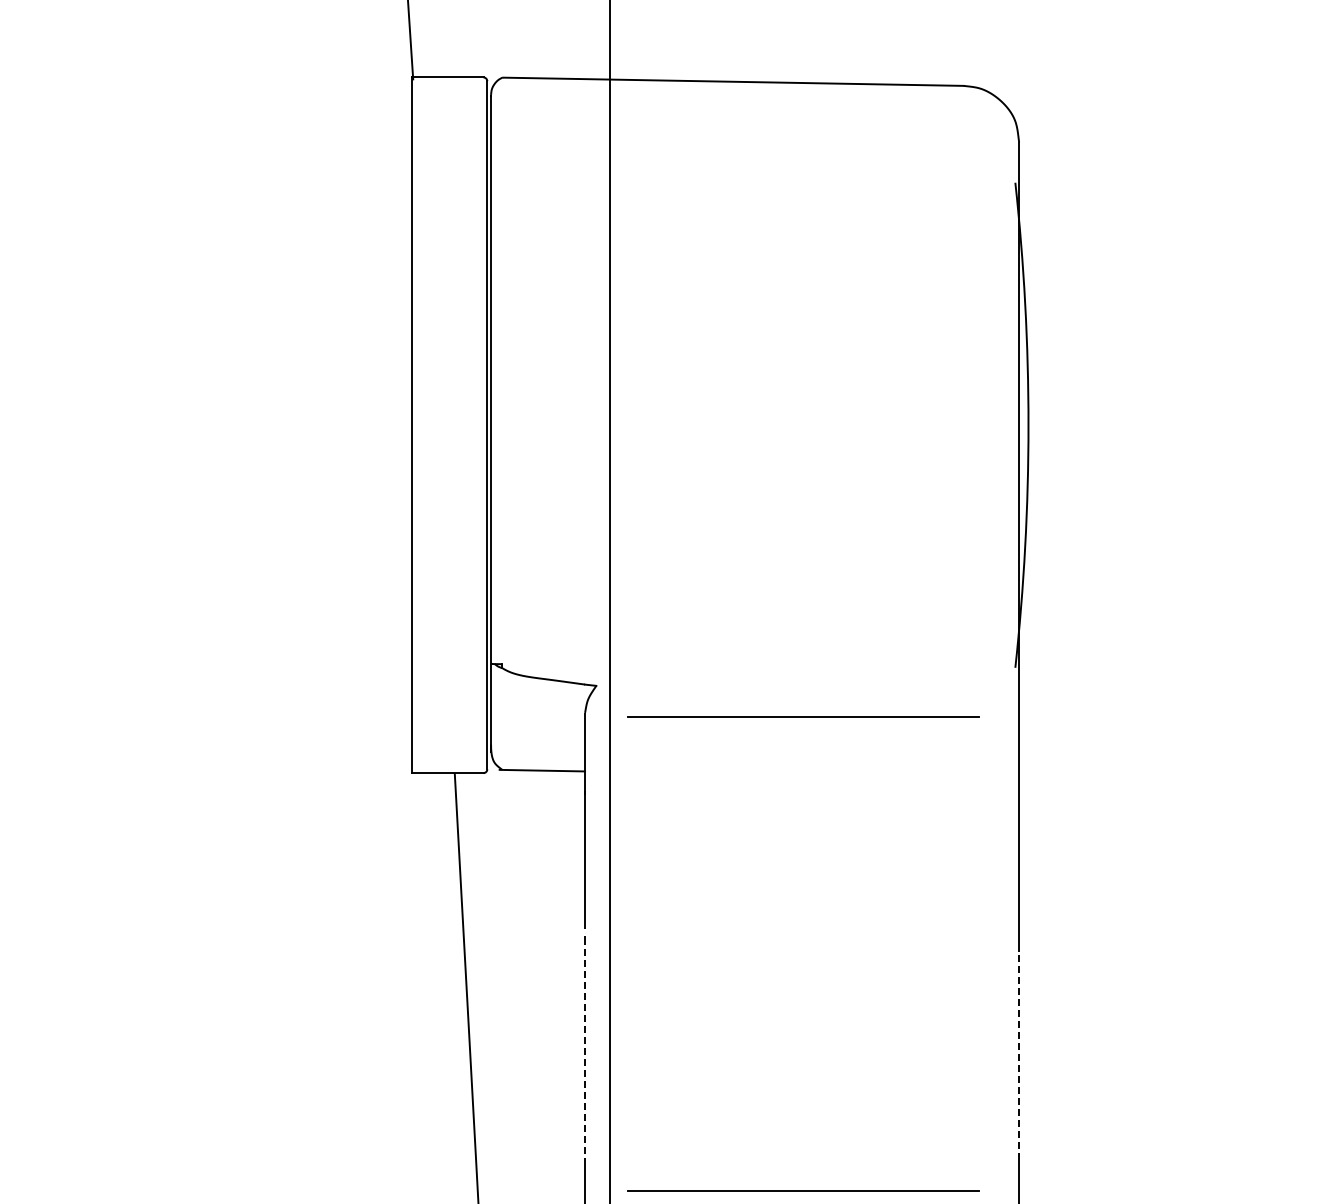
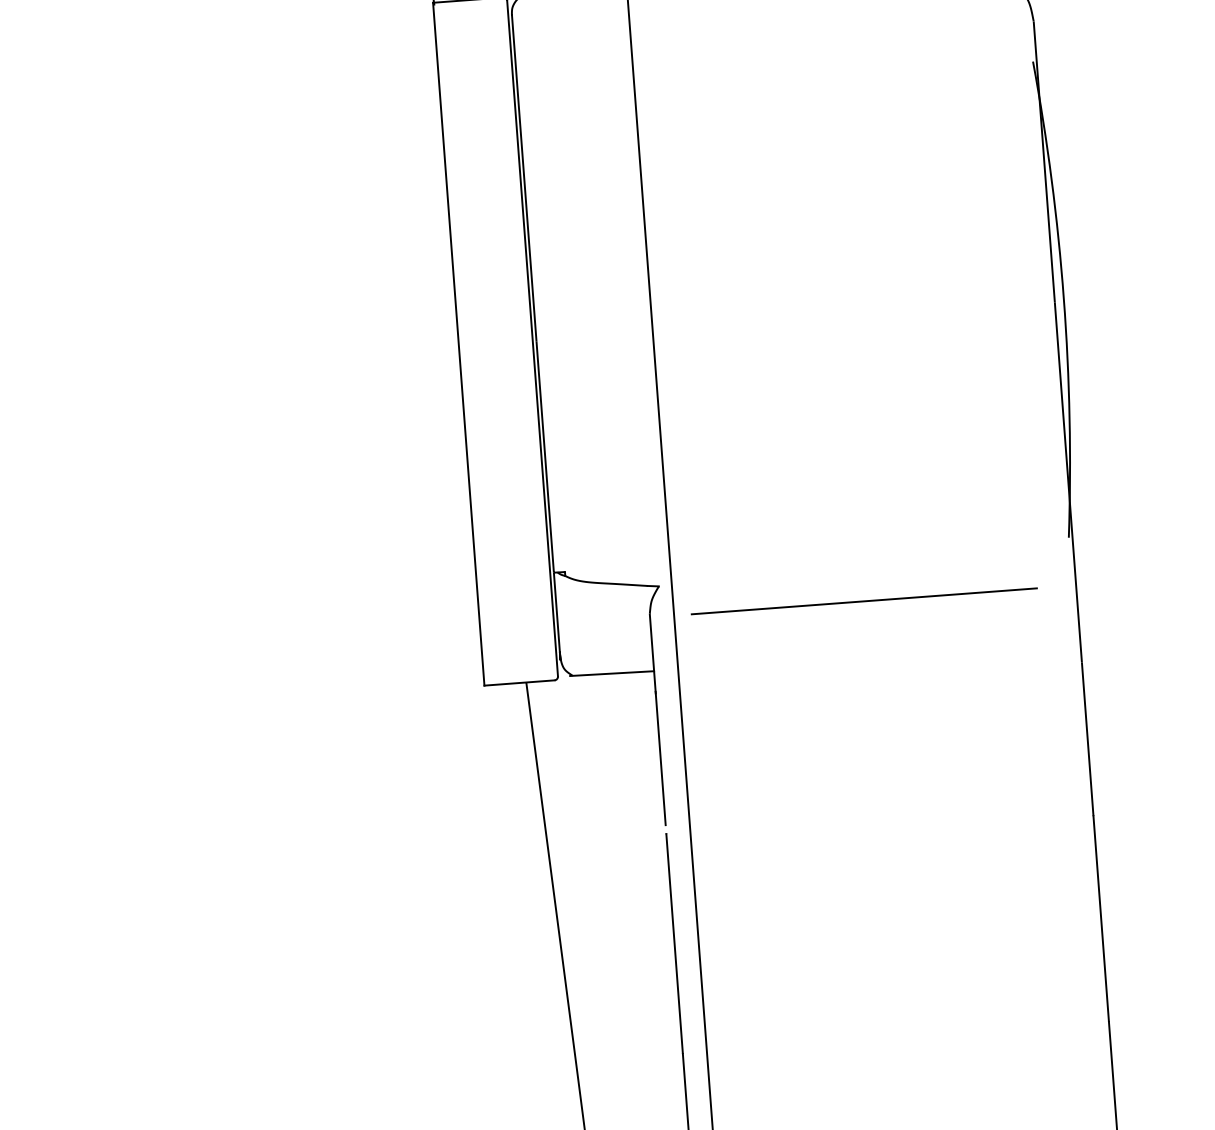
line: (585, 1049) -> (675, 944), dashed -> solid
line: (1019, 1055) -> (1101, 917), dashed -> solid
line: (803, 1190) -> (899, 1066), removed

